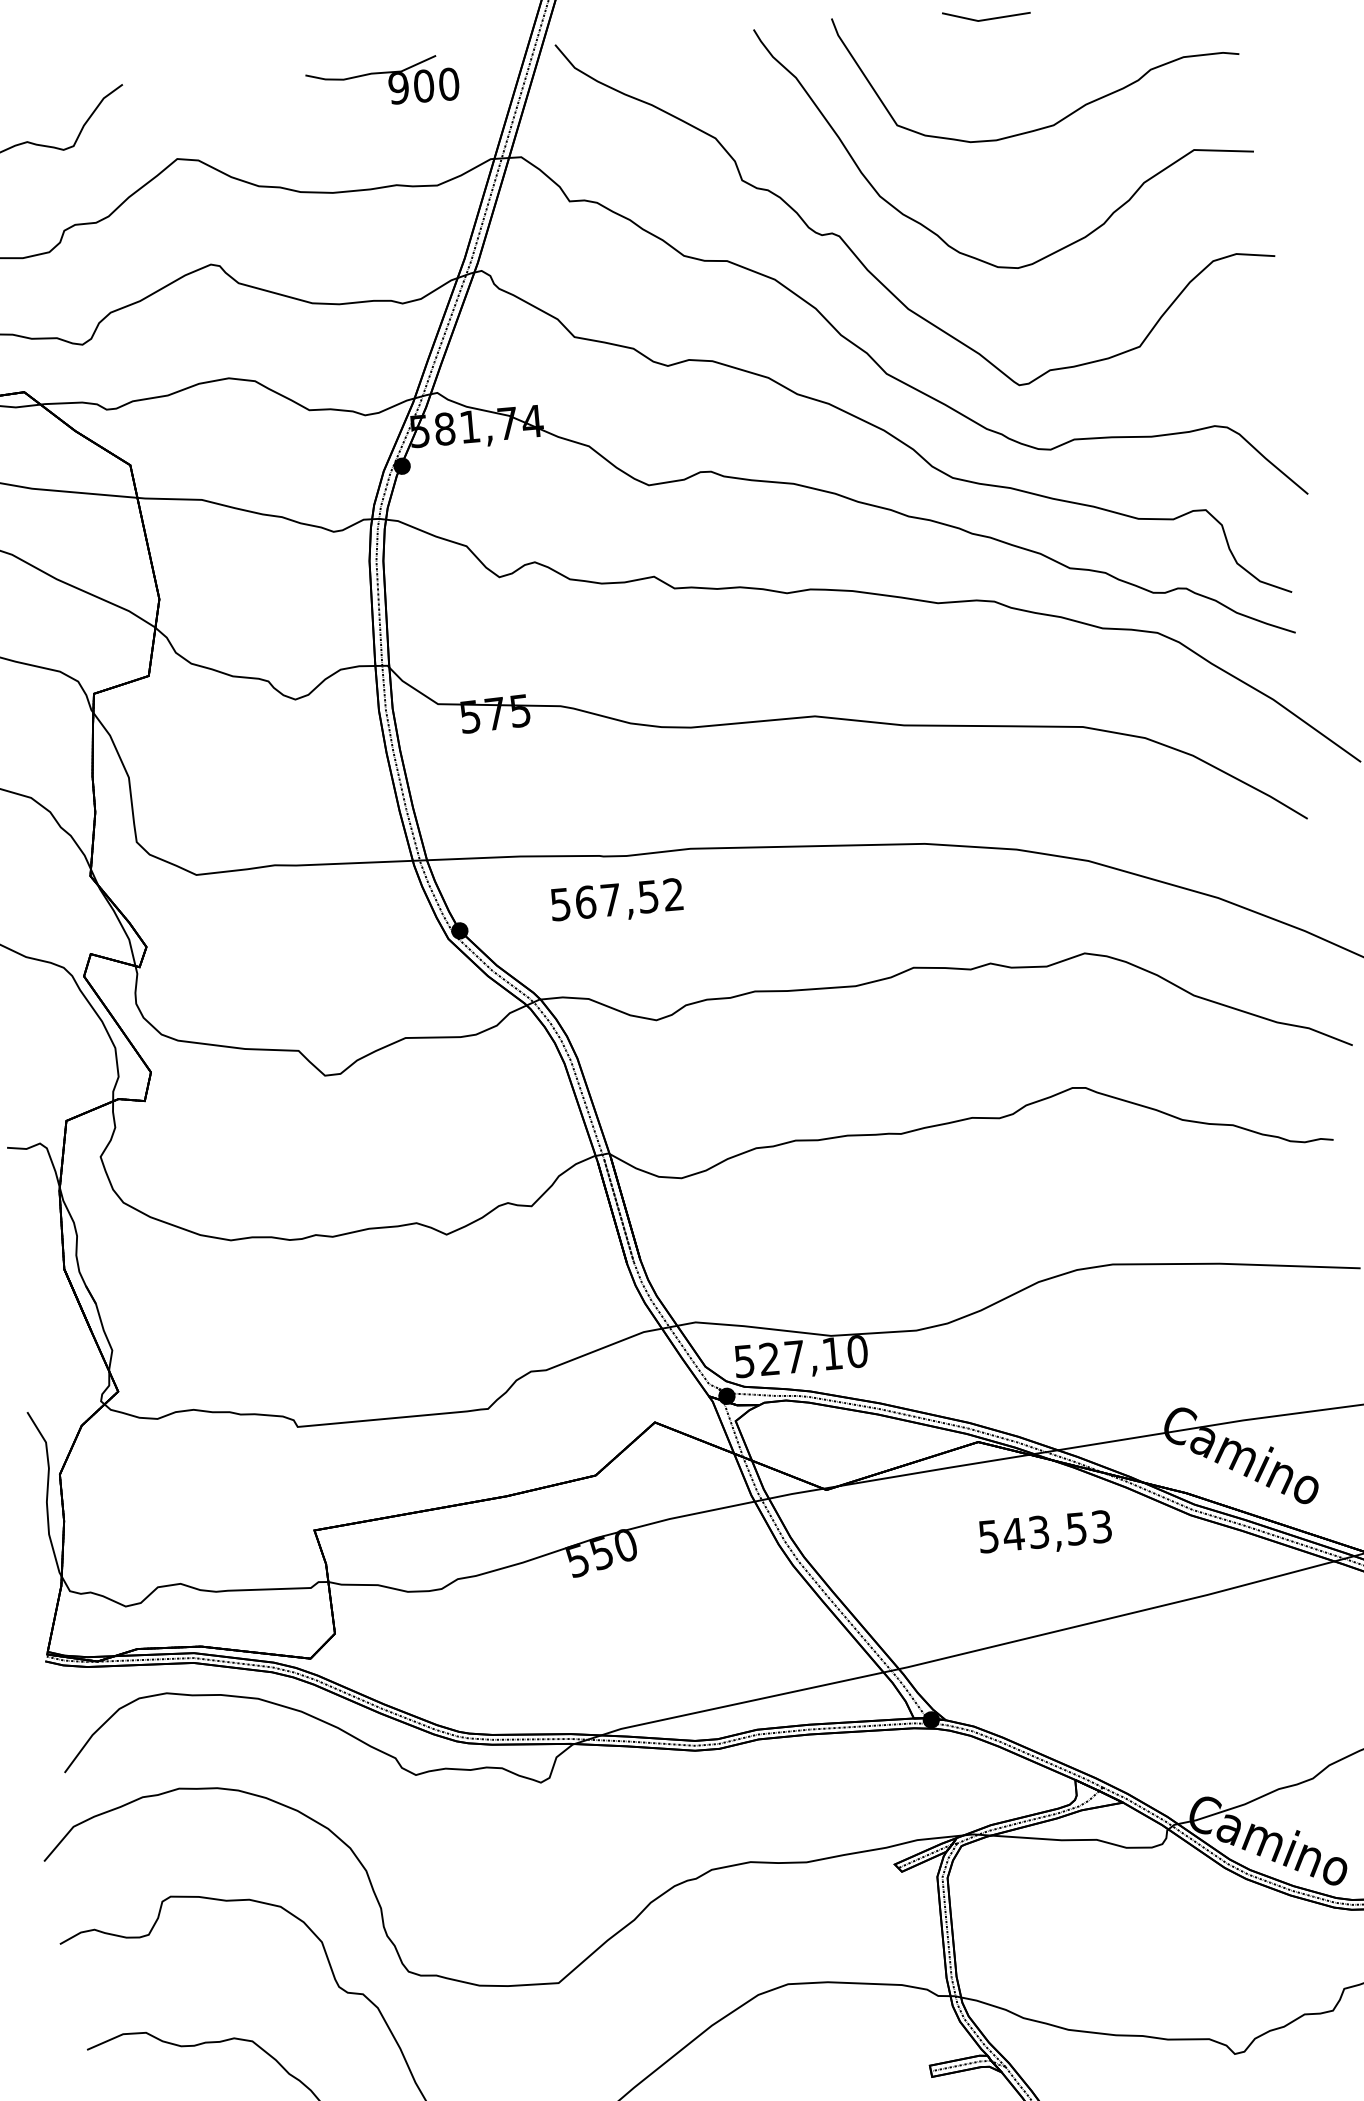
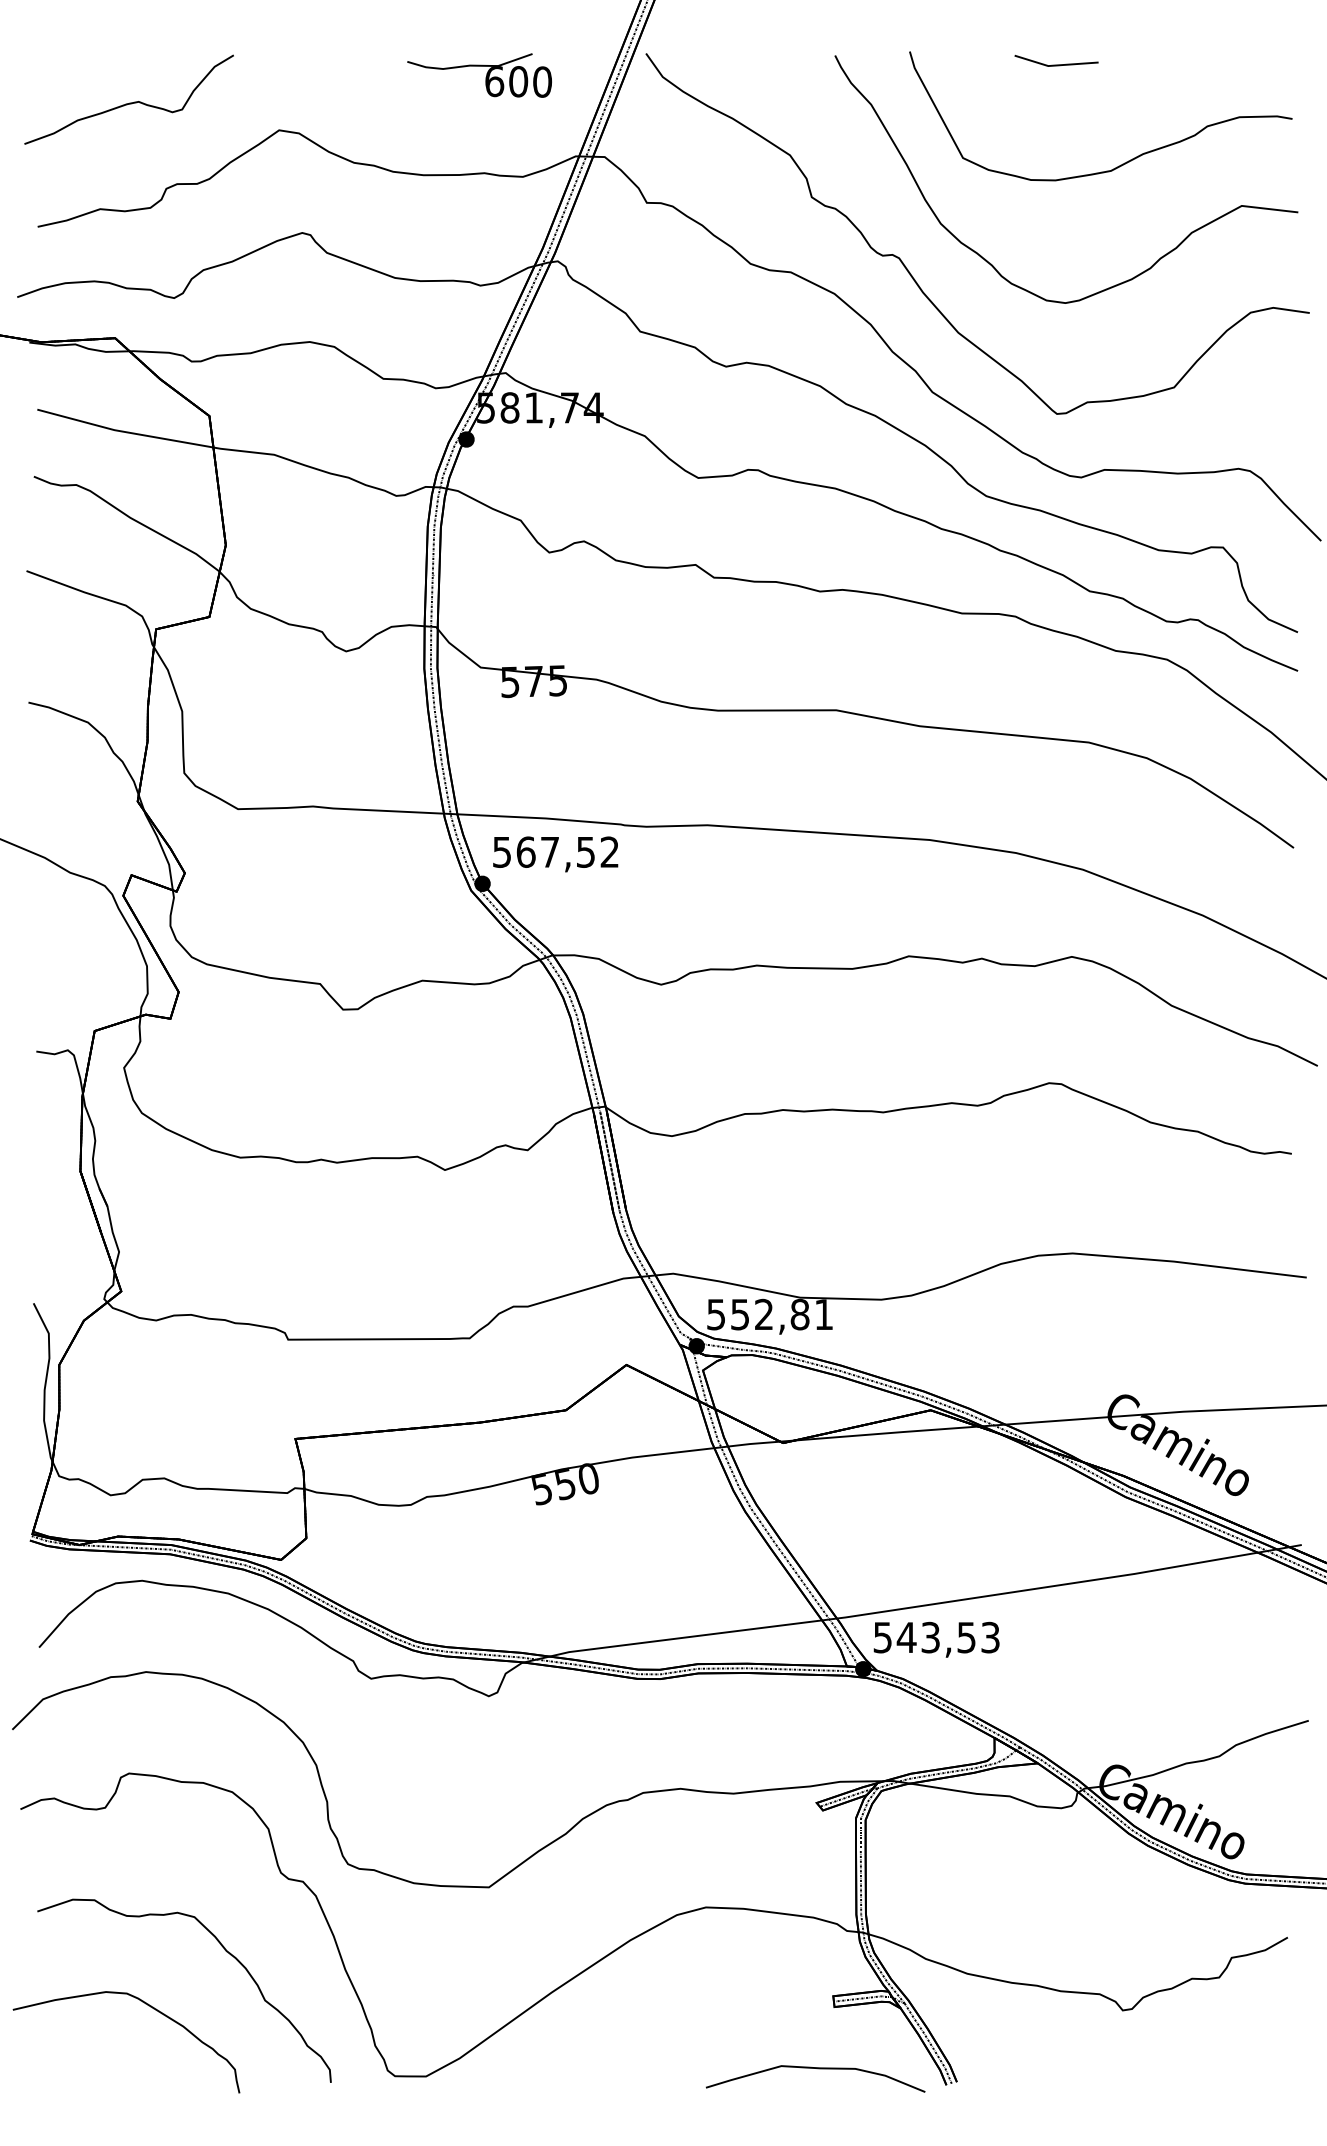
text: (398, 88) -> (494, 81), 900 -> 600
text: (616, 901) -> (555, 854), moved
text: (813, 1355) -> (782, 1314), 527,10 -> 552,81
text: (1045, 1533) -> (936, 1639), moved

